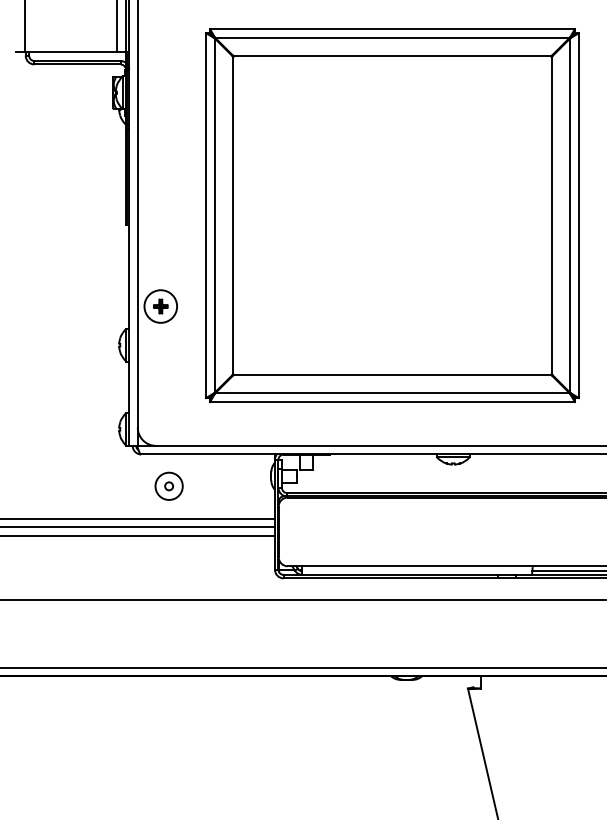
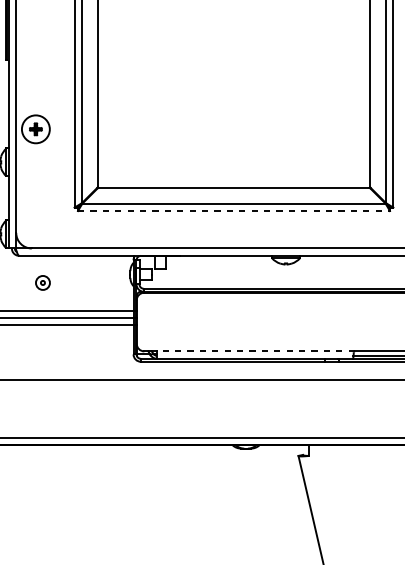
line: (393, 402) -> (234, 211), solid -> dashed
part: (168, 485) -> (42, 282), size x0.6
line: (418, 566) -> (256, 351), solid -> dashed

